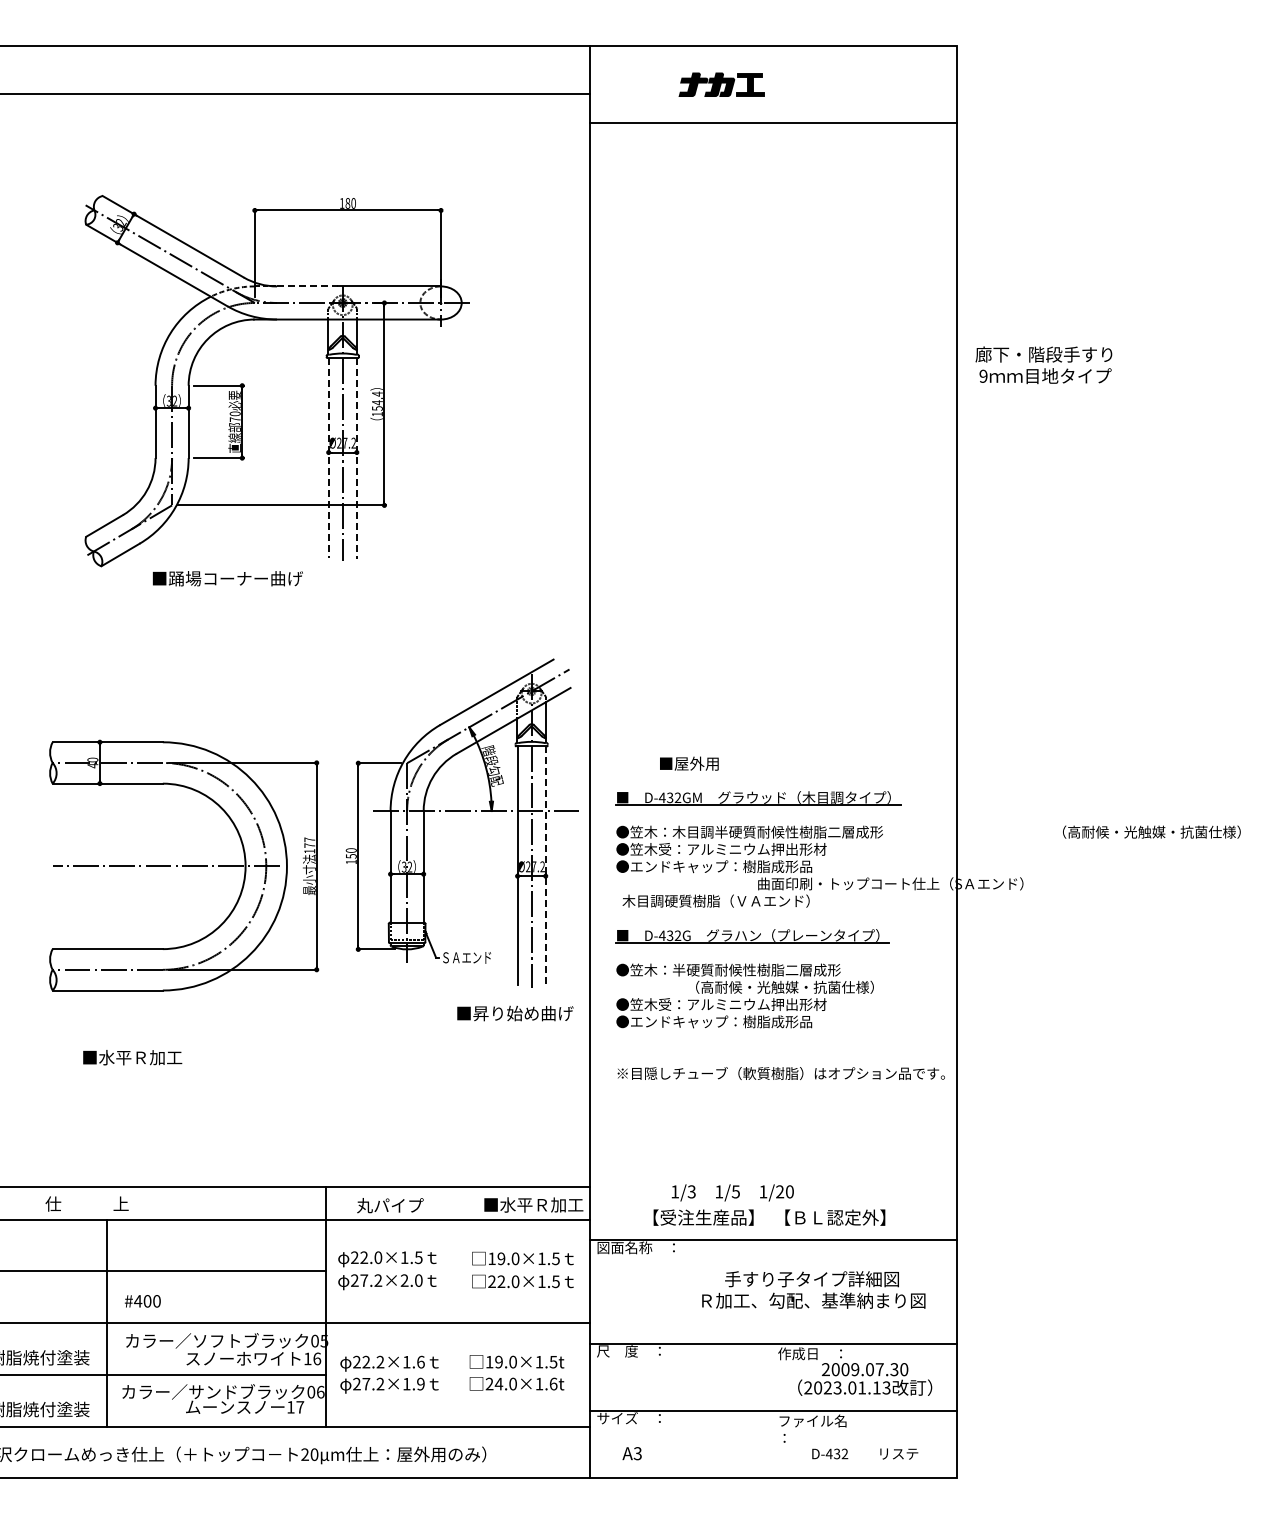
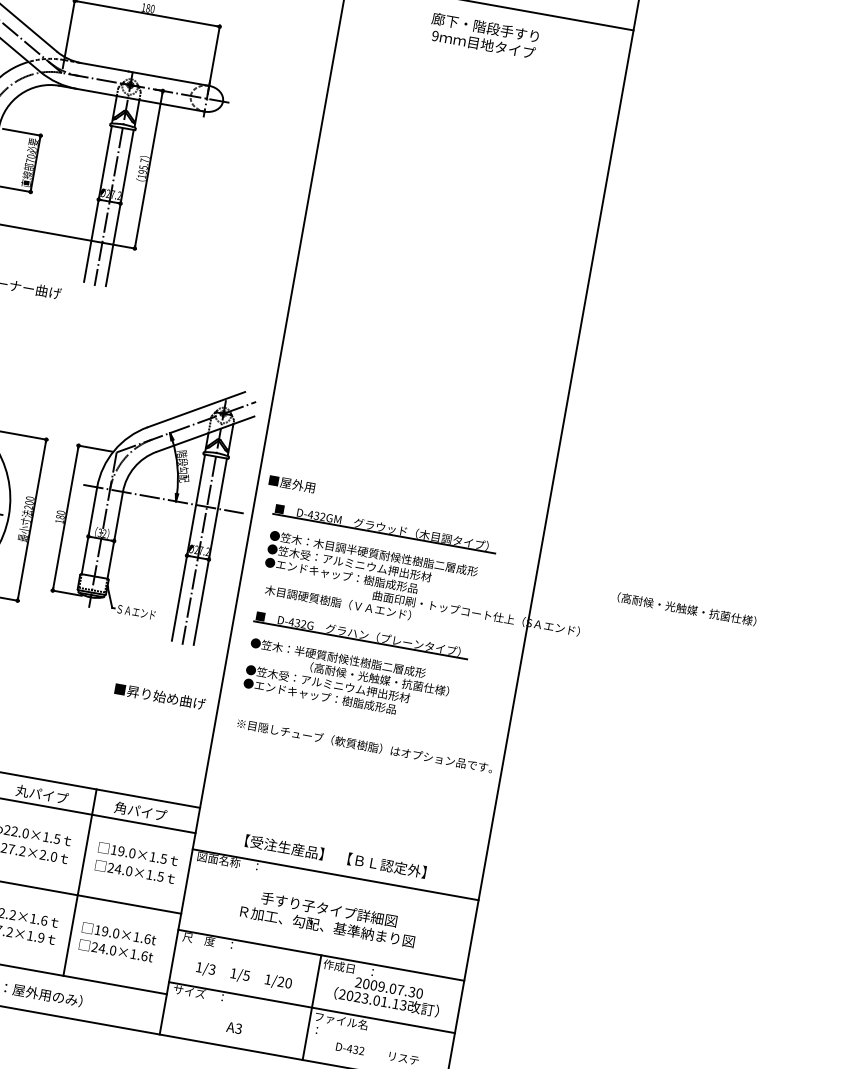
line: (307, 286) -> (105, 67), dashed -> solid
text: (1043, 365) -> (483, 35), moved
text: (376, 400) -> (143, 165), 154.4 -> 195.7
line: (328, 458) -> (97, 204), dashed -> solid
line: (356, 458) -> (119, 208), dashed -> solid
text: (689, 763) -> (292, 483), moved
text: (309, 845) -> (29, 502), 177 -> 200
text: (350, 856) -> (59, 517), 150 -> 180
line: (545, 866) -> (210, 552), dashed -> solid
text: (515, 1013) -> (160, 696), moved
text: (732, 1192) -> (243, 975), moved
text: (533, 1204) -> (153, 813), ■水平Ｒ加工 -> 角パイプ
text: (501, 1281) -> (118, 869), 22.0×1.5 -> 24.0×1.5
text: (813, 1289) -> (328, 917), moved
line: (456, 1306) -> (79, 882), added
text: (553, 1361) -> (147, 938), 19.0×1.5t -> 19.0×1.6t
line: (773, 1410) -> (312, 1007), added
text: (631, 1453) -> (233, 1027), moved

